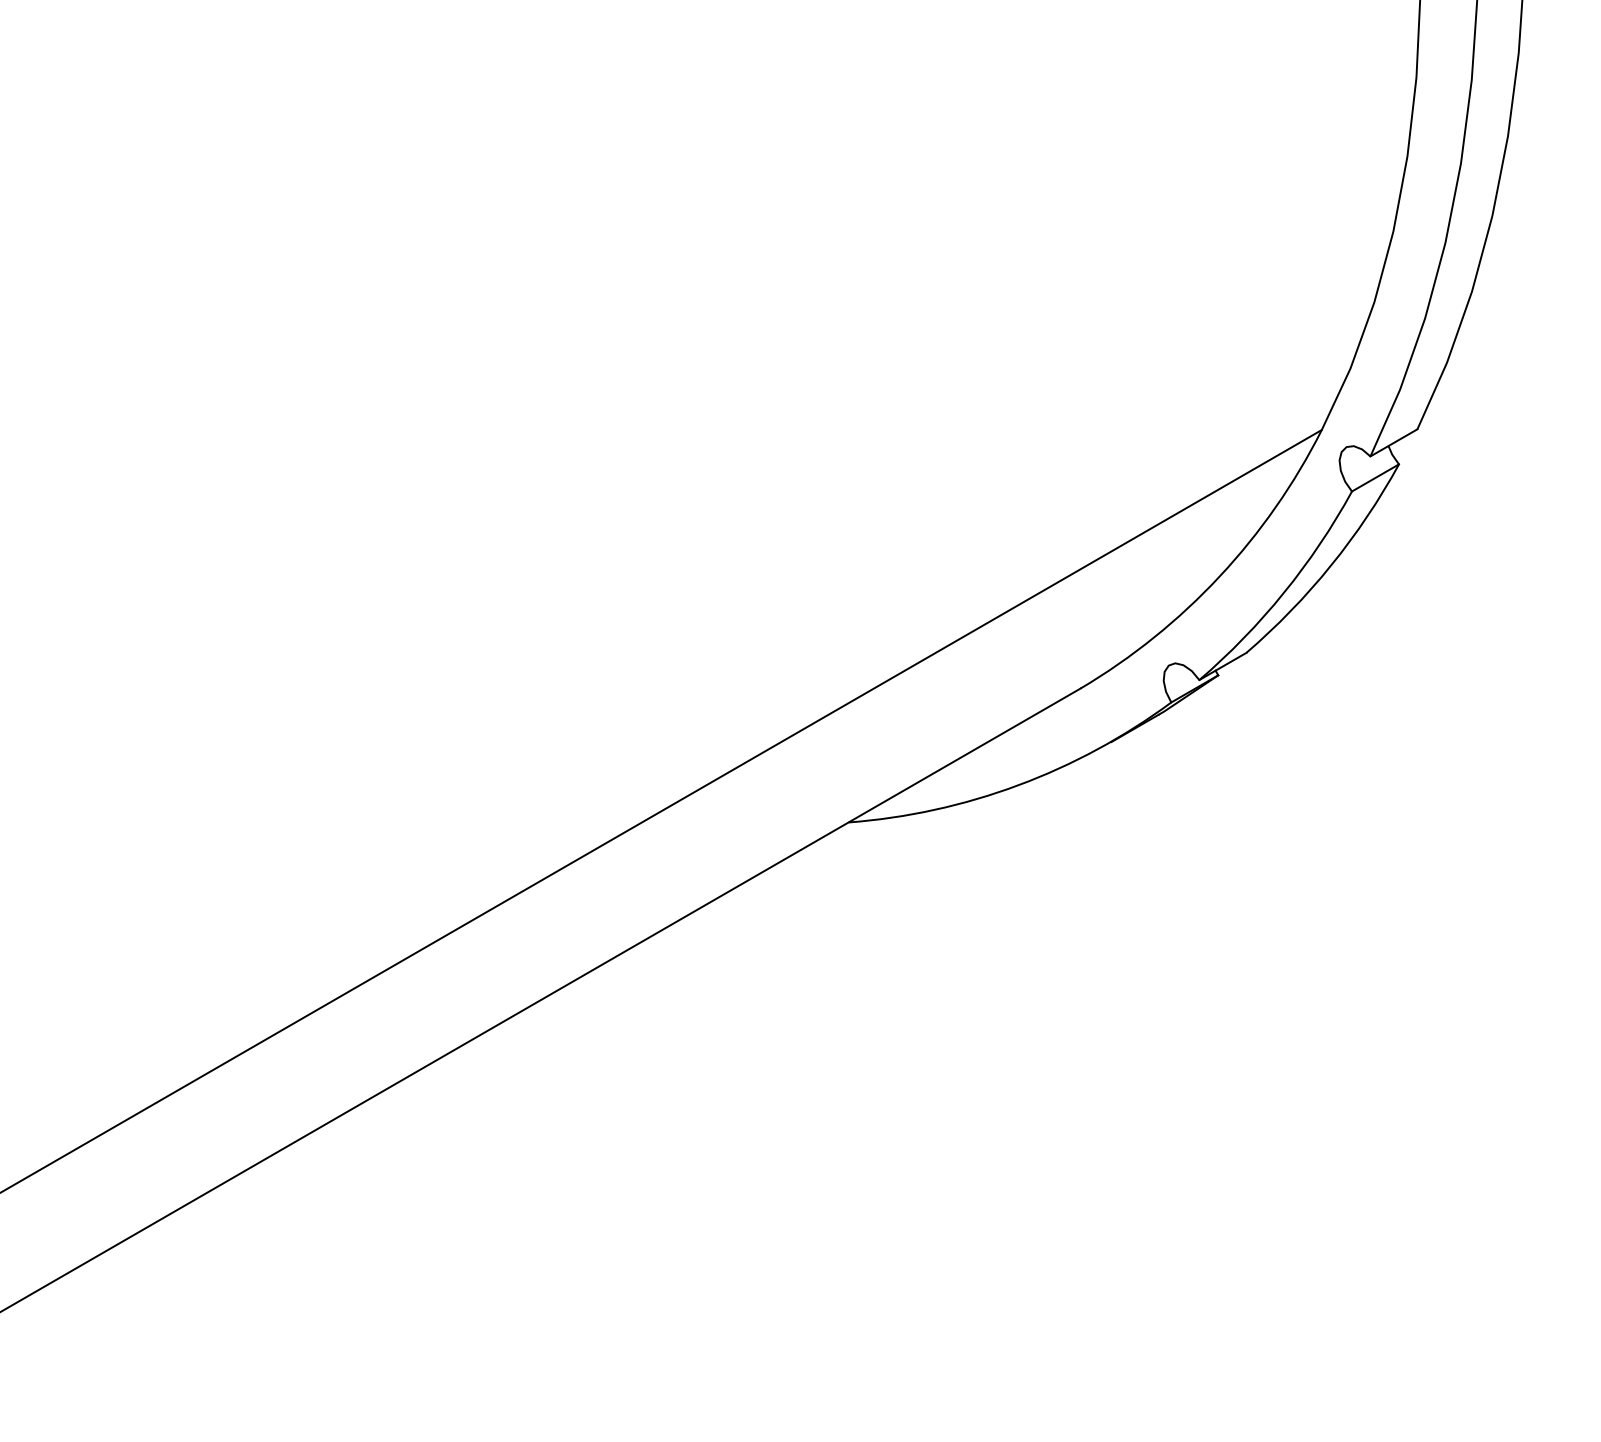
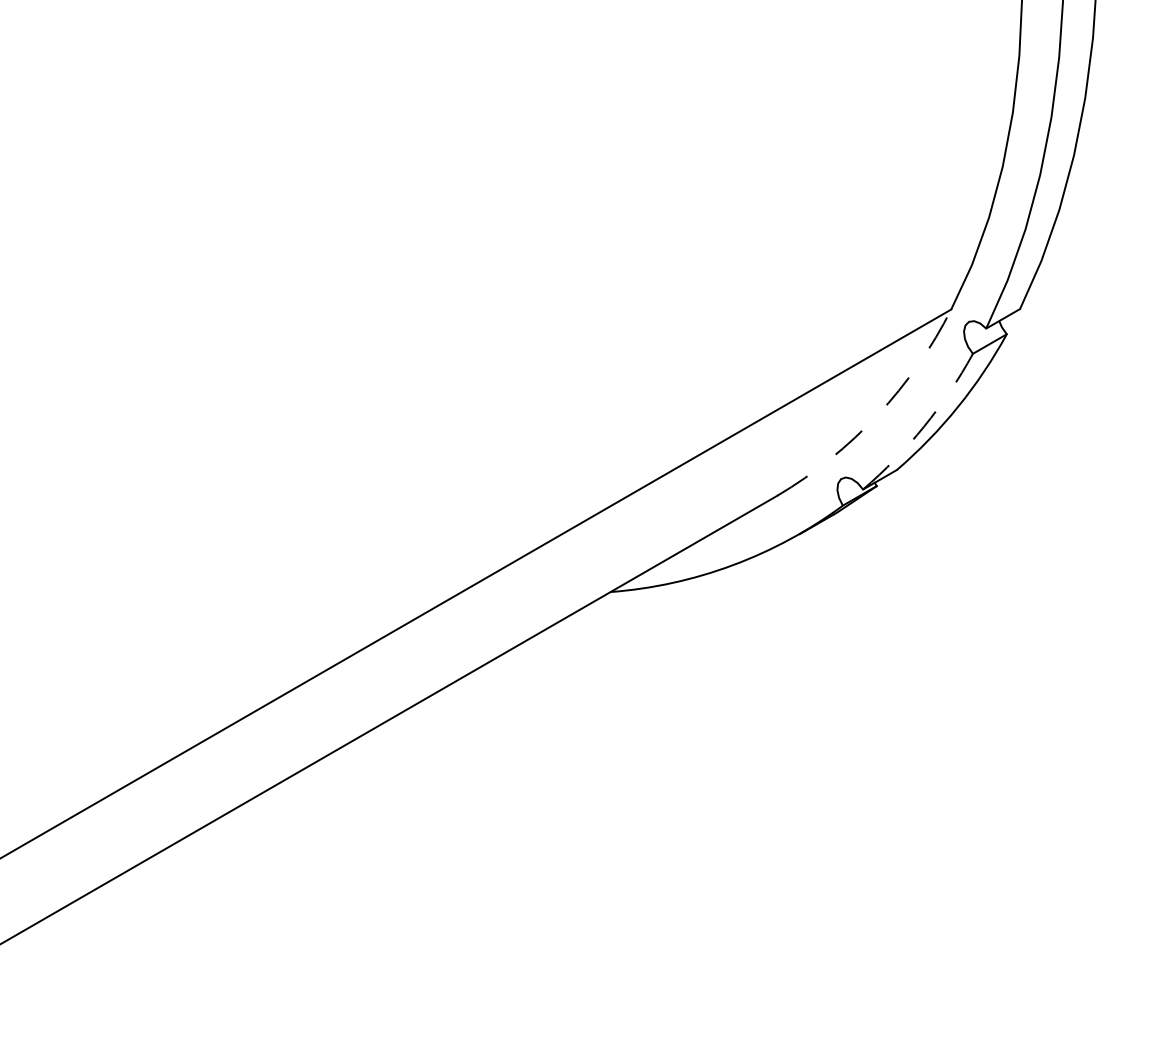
arc: (1219, 576) -> (877, 414), solid -> dashed
arc: (1284, 592) -> (924, 426), solid -> dashed

